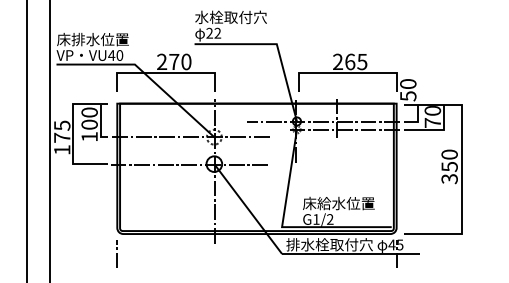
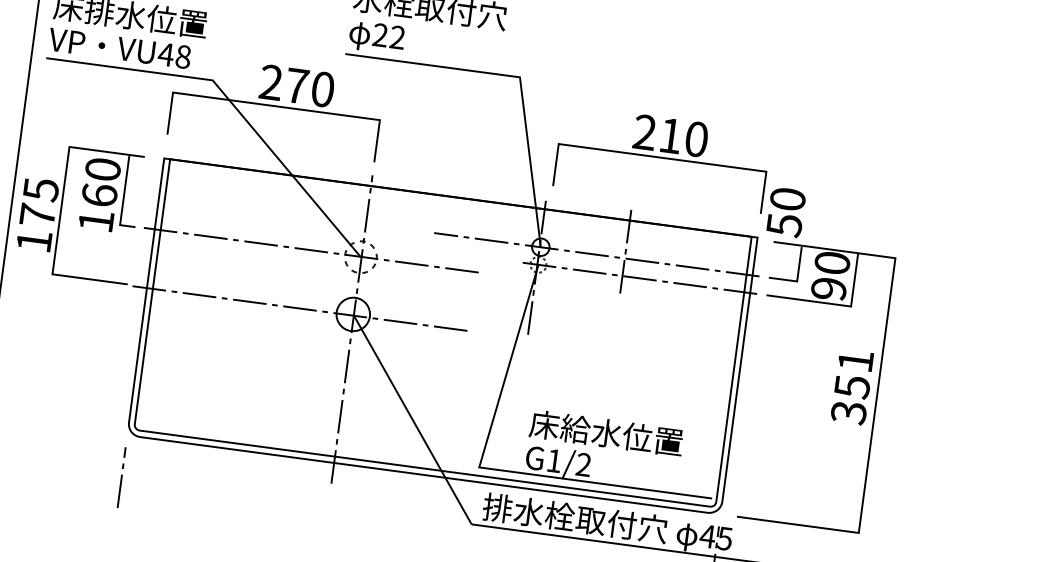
text: (119, 55) -> (182, 56), VU40 -> VU48
text: (356, 61) -> (684, 136), 265 -> 210
text: (432, 122) -> (828, 287), 70 -> 90
text: (89, 124) -> (99, 194), 100 -> 160
text: (449, 154) -> (855, 360), 350 -> 351

